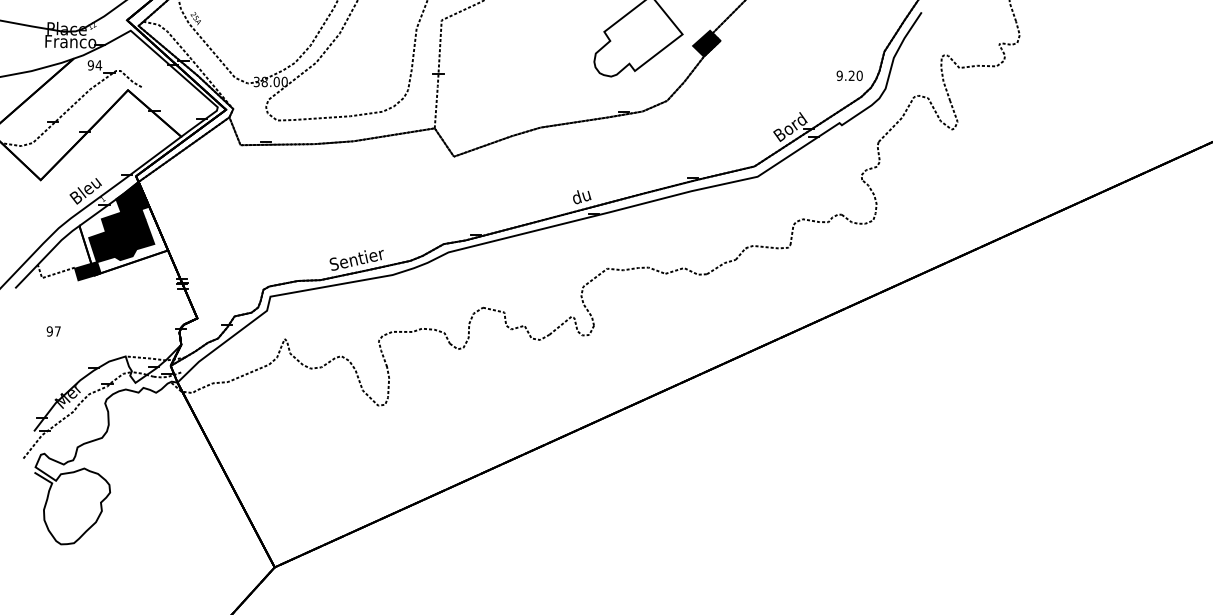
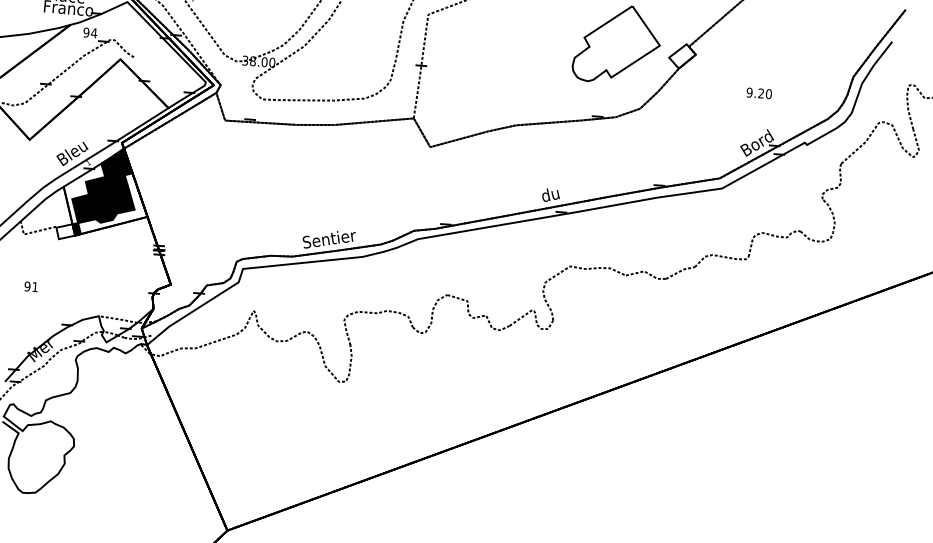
fill: (706, 43) -> (682, 56), removed
text: (849, 75) -> (759, 93), moved
fill: (85, 271) -> (66, 231), removed
text: (57, 331) -> (34, 287), 97 -> 91

